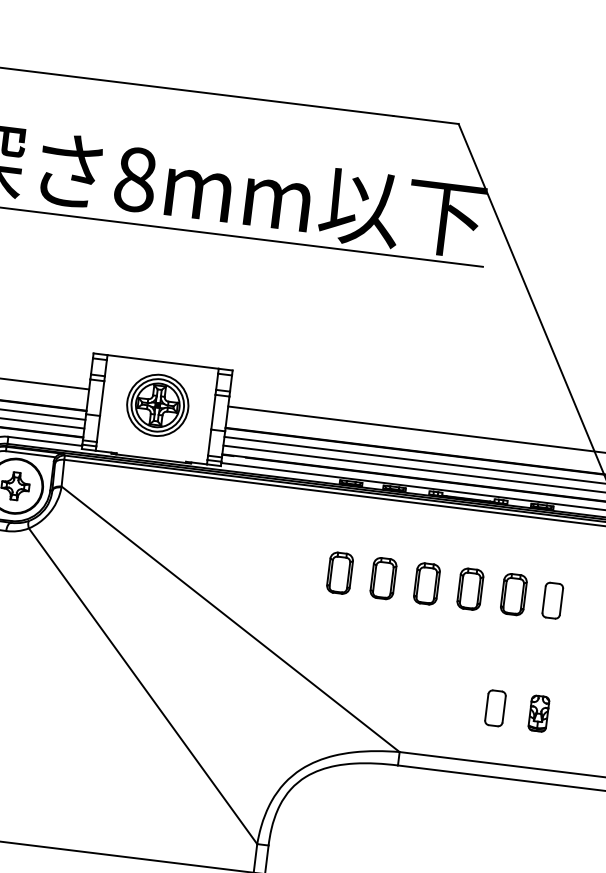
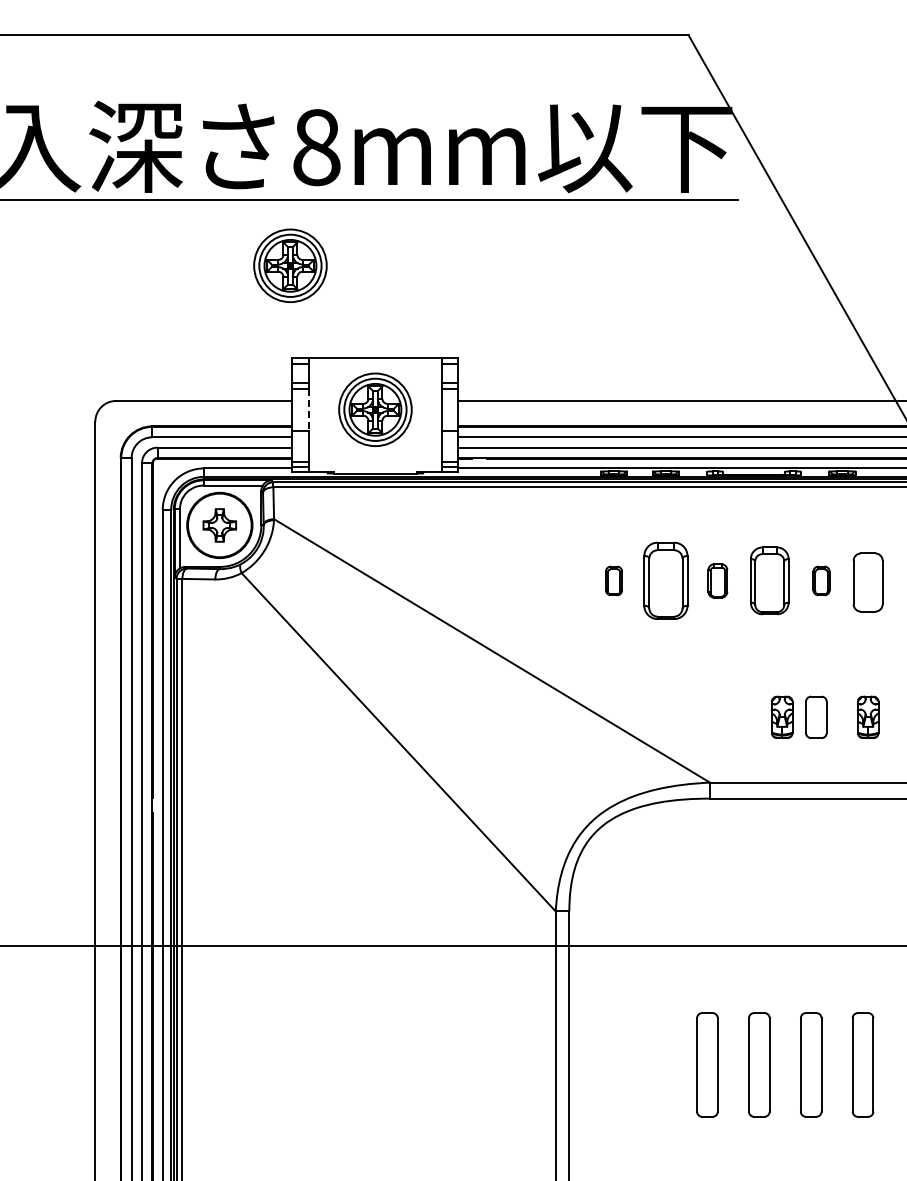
part: (101, 275) -> (290, 265), added
line: (102, 398) -> (309, 409), solid -> dashed
part: (339, 572) -> (613, 580), size x0.6
part: (383, 578) -> (665, 580), size x1.6
part: (426, 583) -> (717, 580), size x0.7
part: (470, 588) -> (769, 580), size x1.4
part: (513, 594) -> (821, 580), size x0.6
part: (553, 600) -> (868, 582), size x1.4
part: (466, 704) -> (781, 716), added

